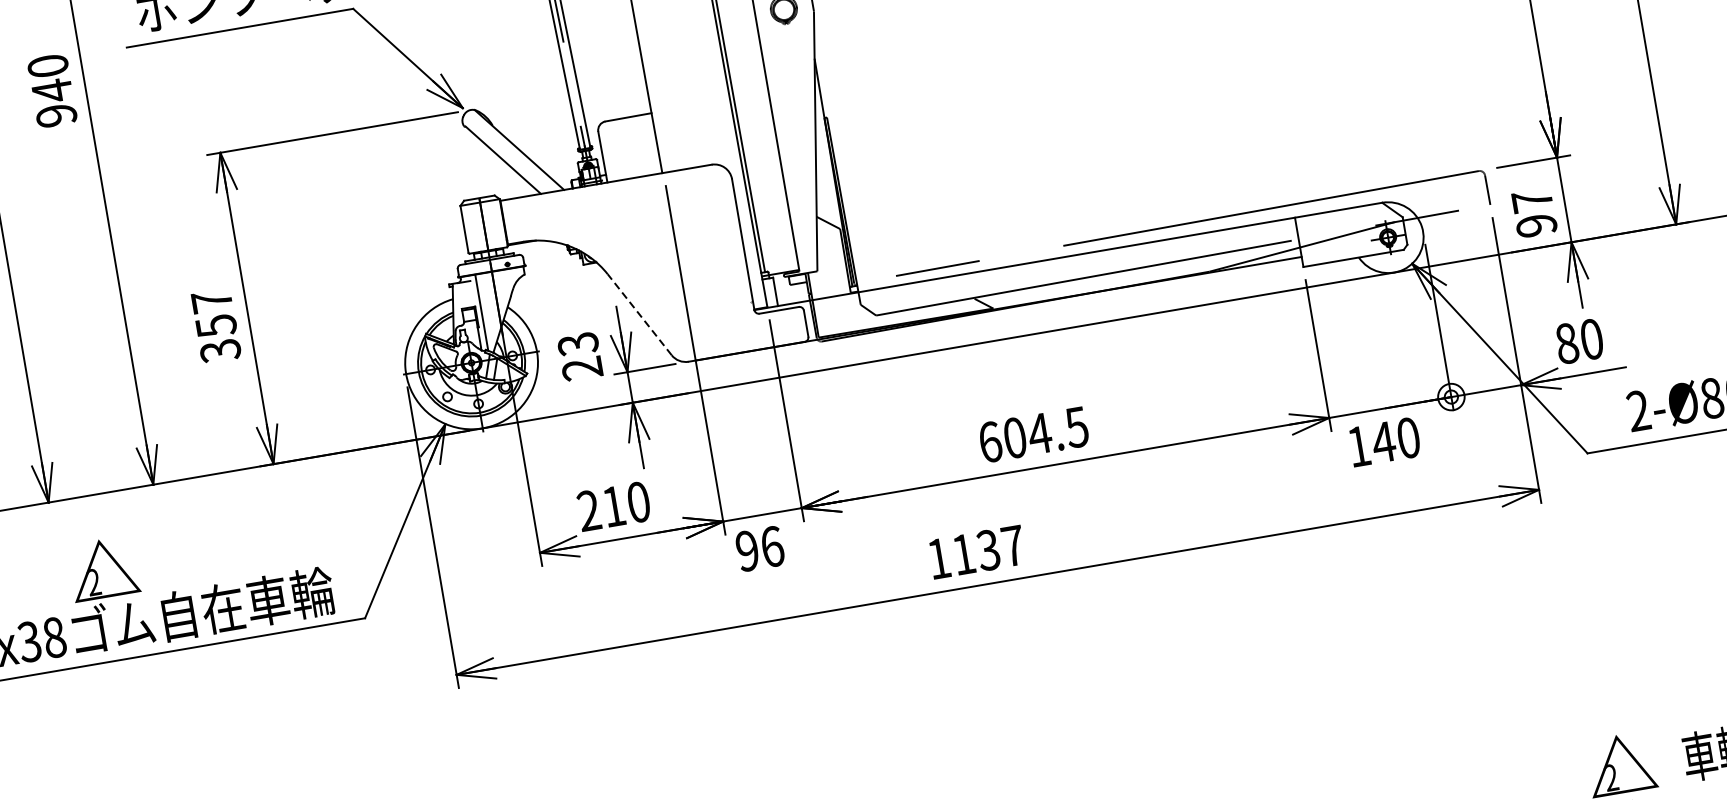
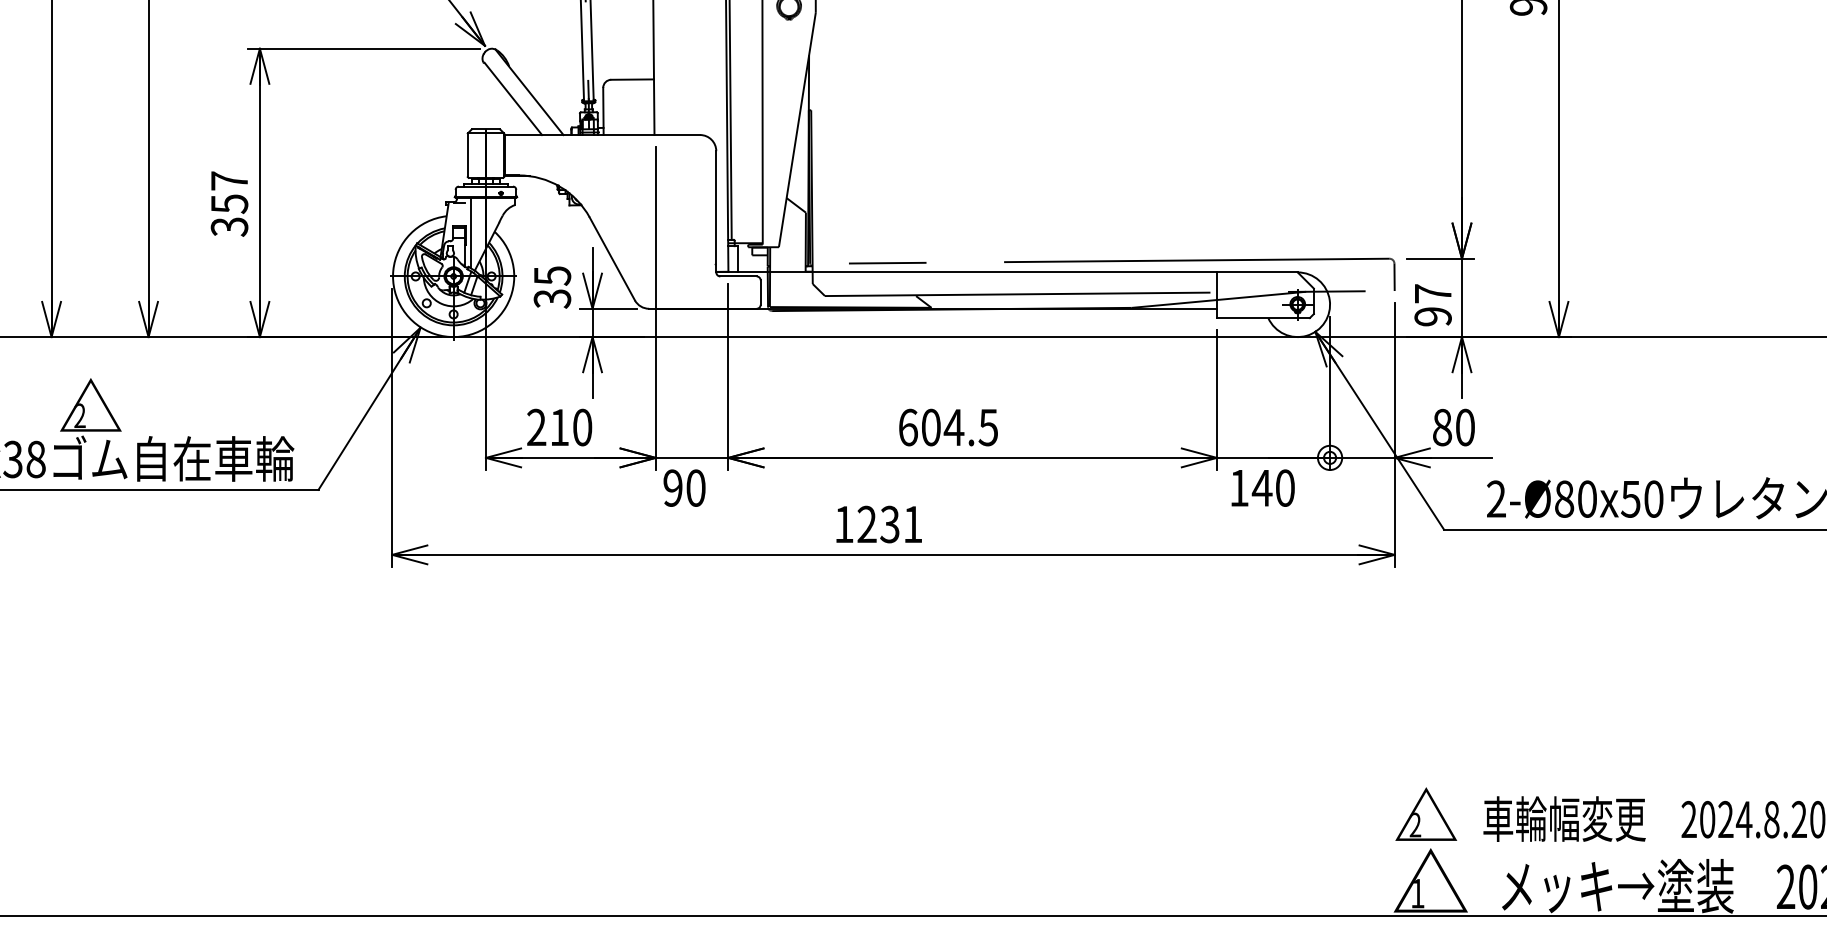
line: (639, 314) -> (612, 258), dashed -> solid
text: (580, 356) -> (552, 287), 23 -> 35
text: (771, 546) -> (695, 487), 96 -> 90
text: (987, 549) -> (889, 523), 1137 -> 1231

